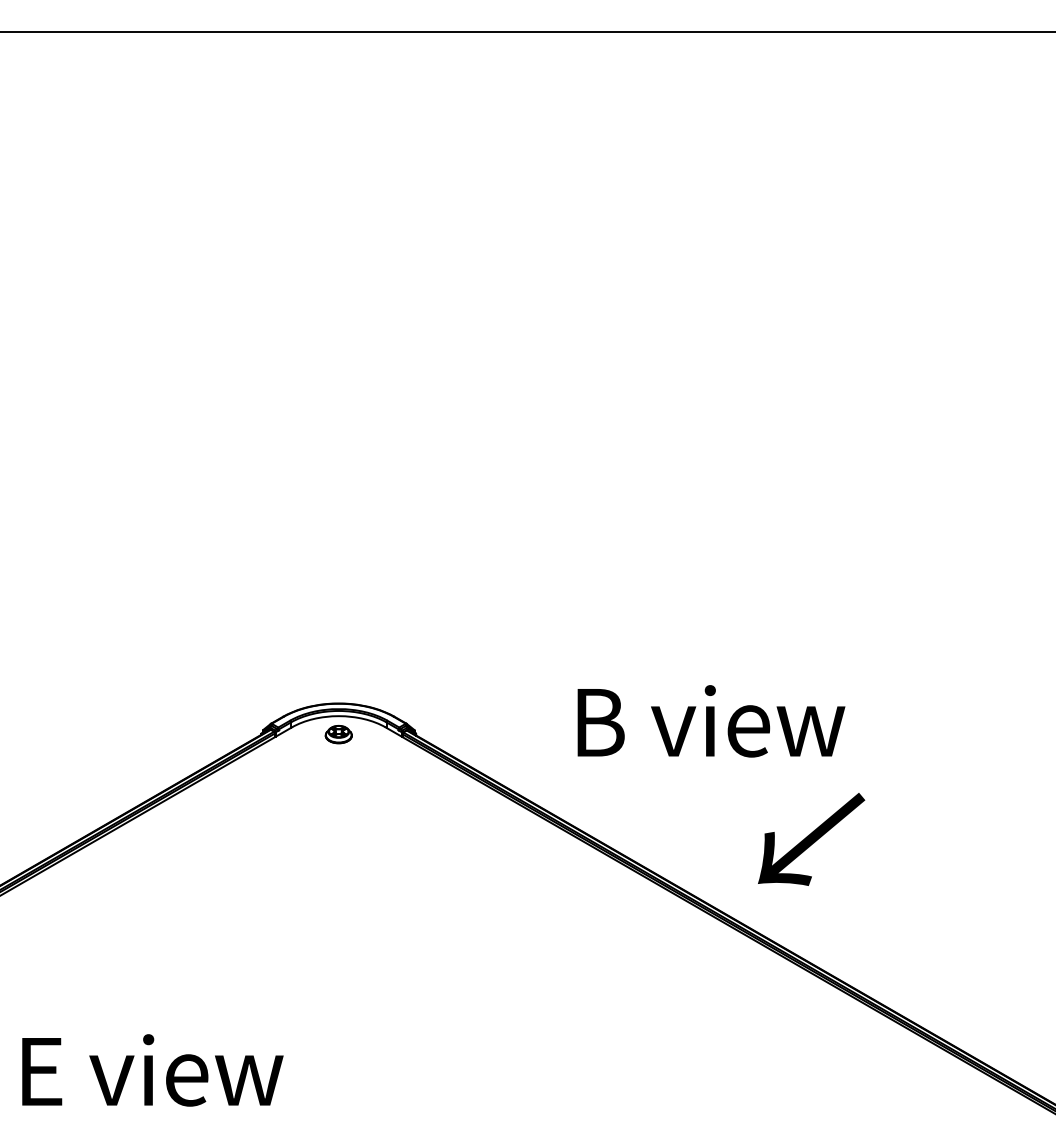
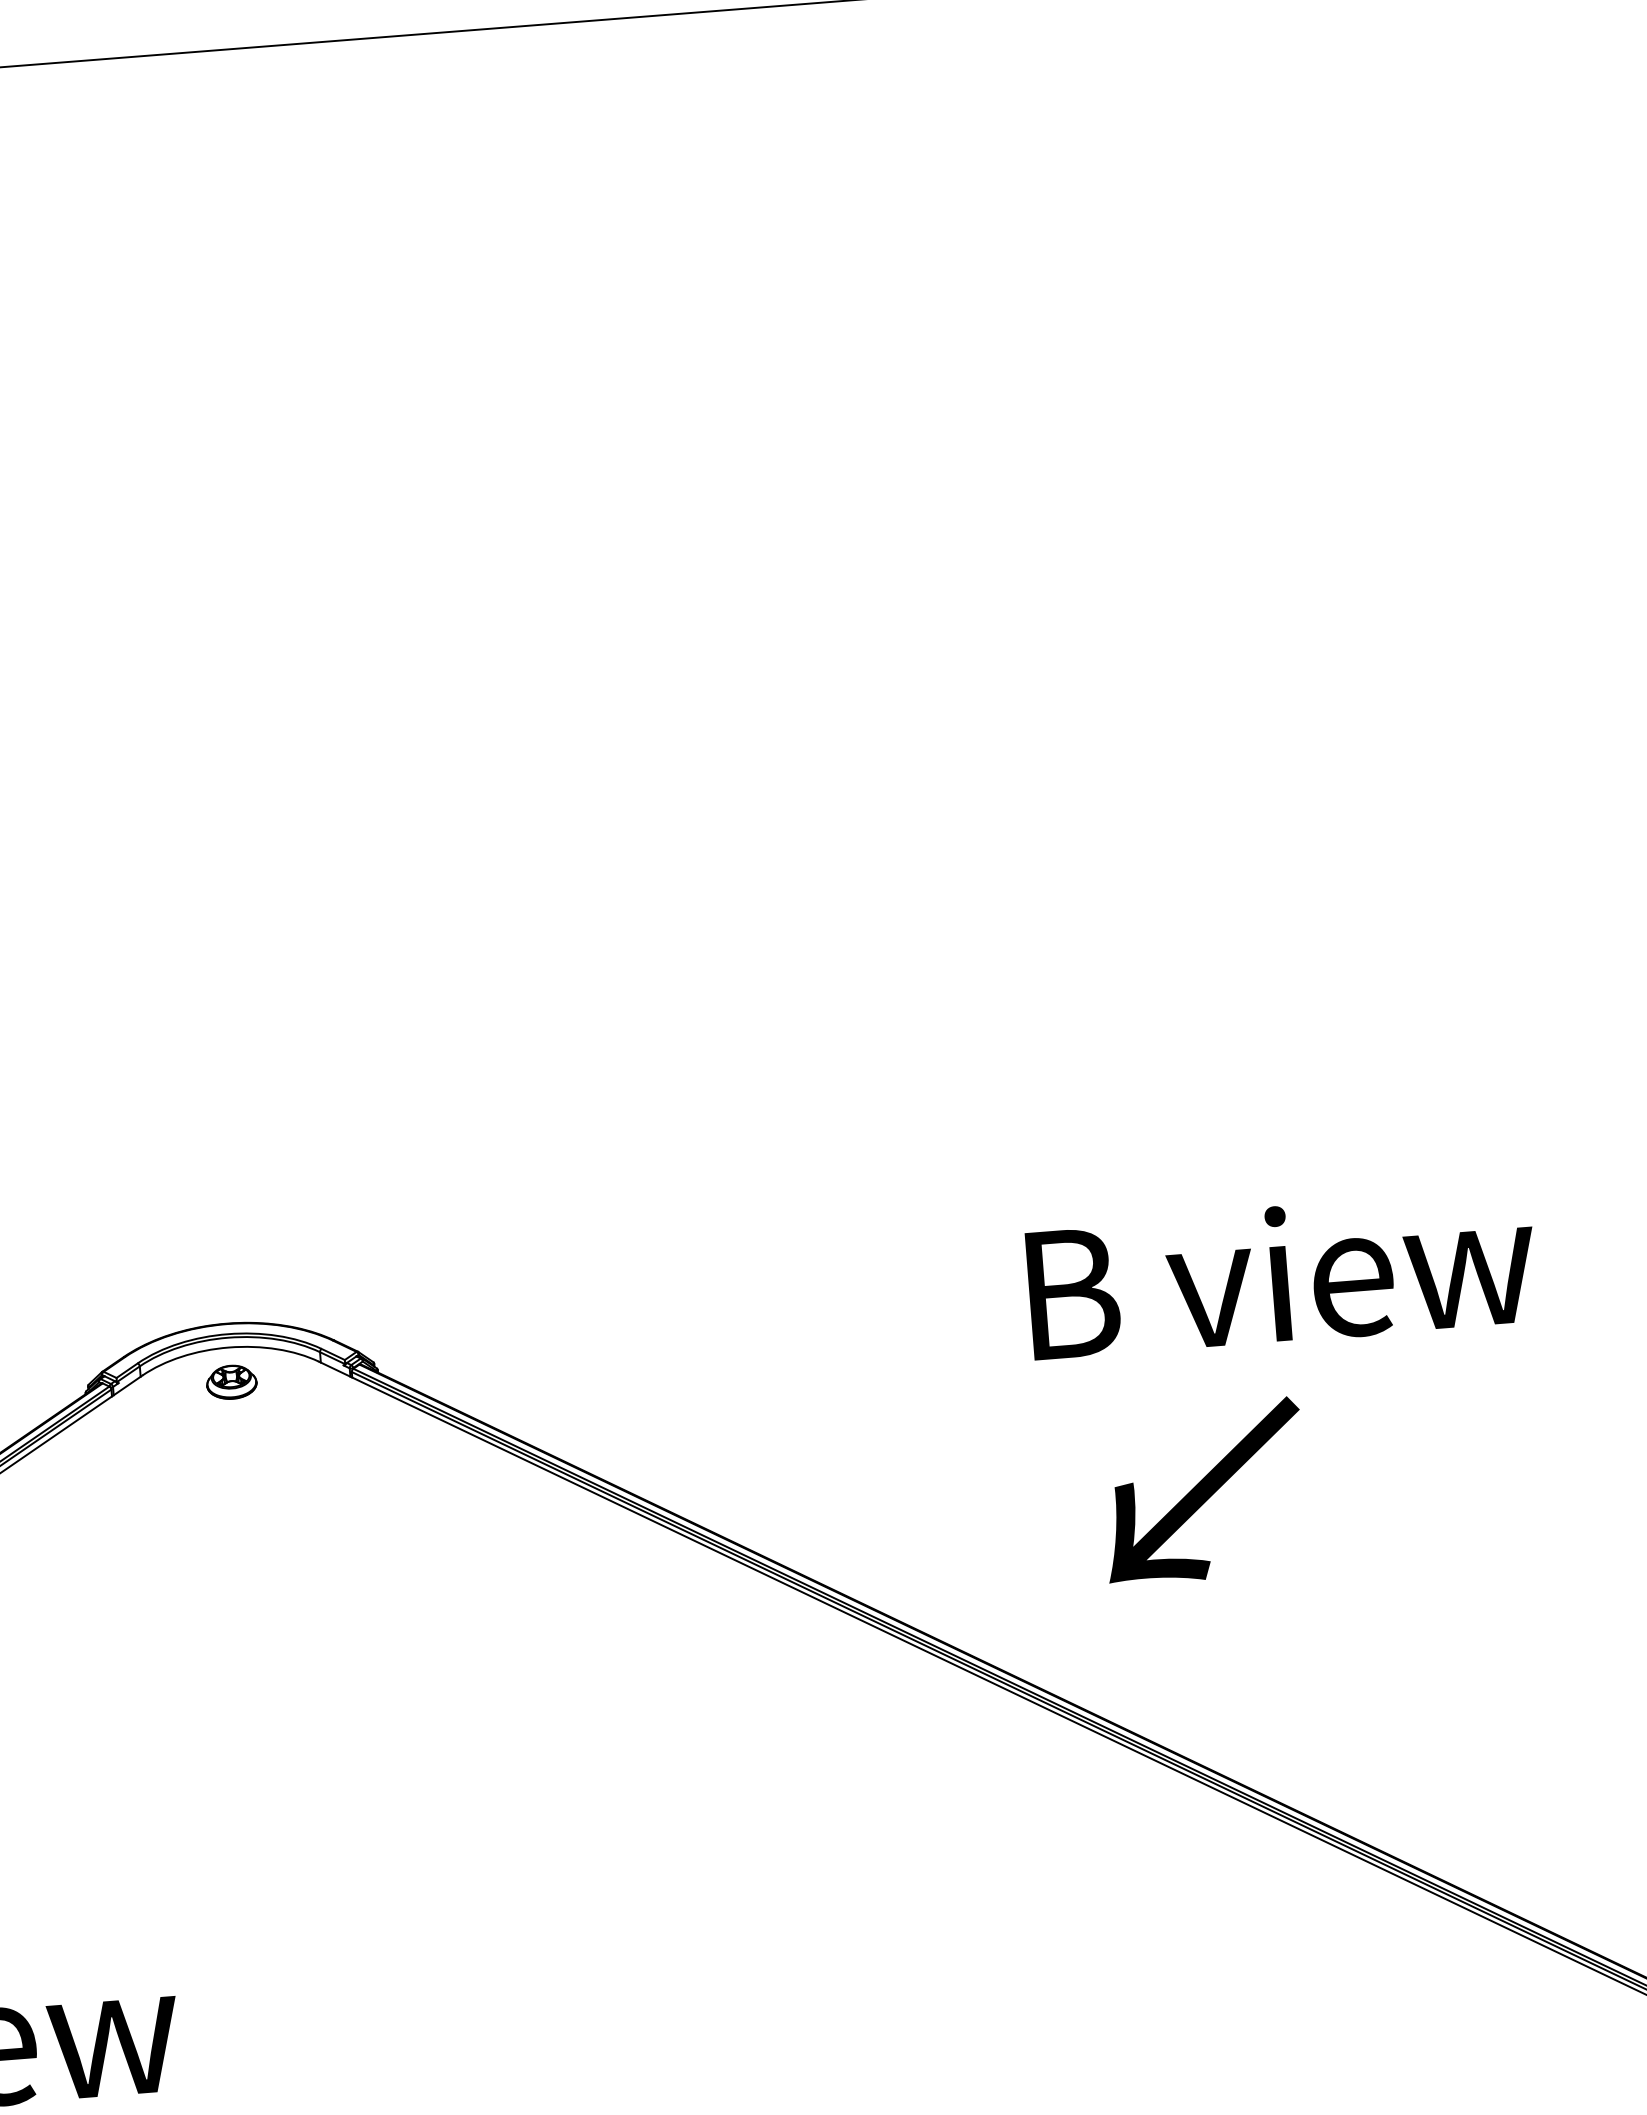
text: (711, 721) -> (1281, 1274), moved
text: (811, 839) -> (1203, 1491), moved

